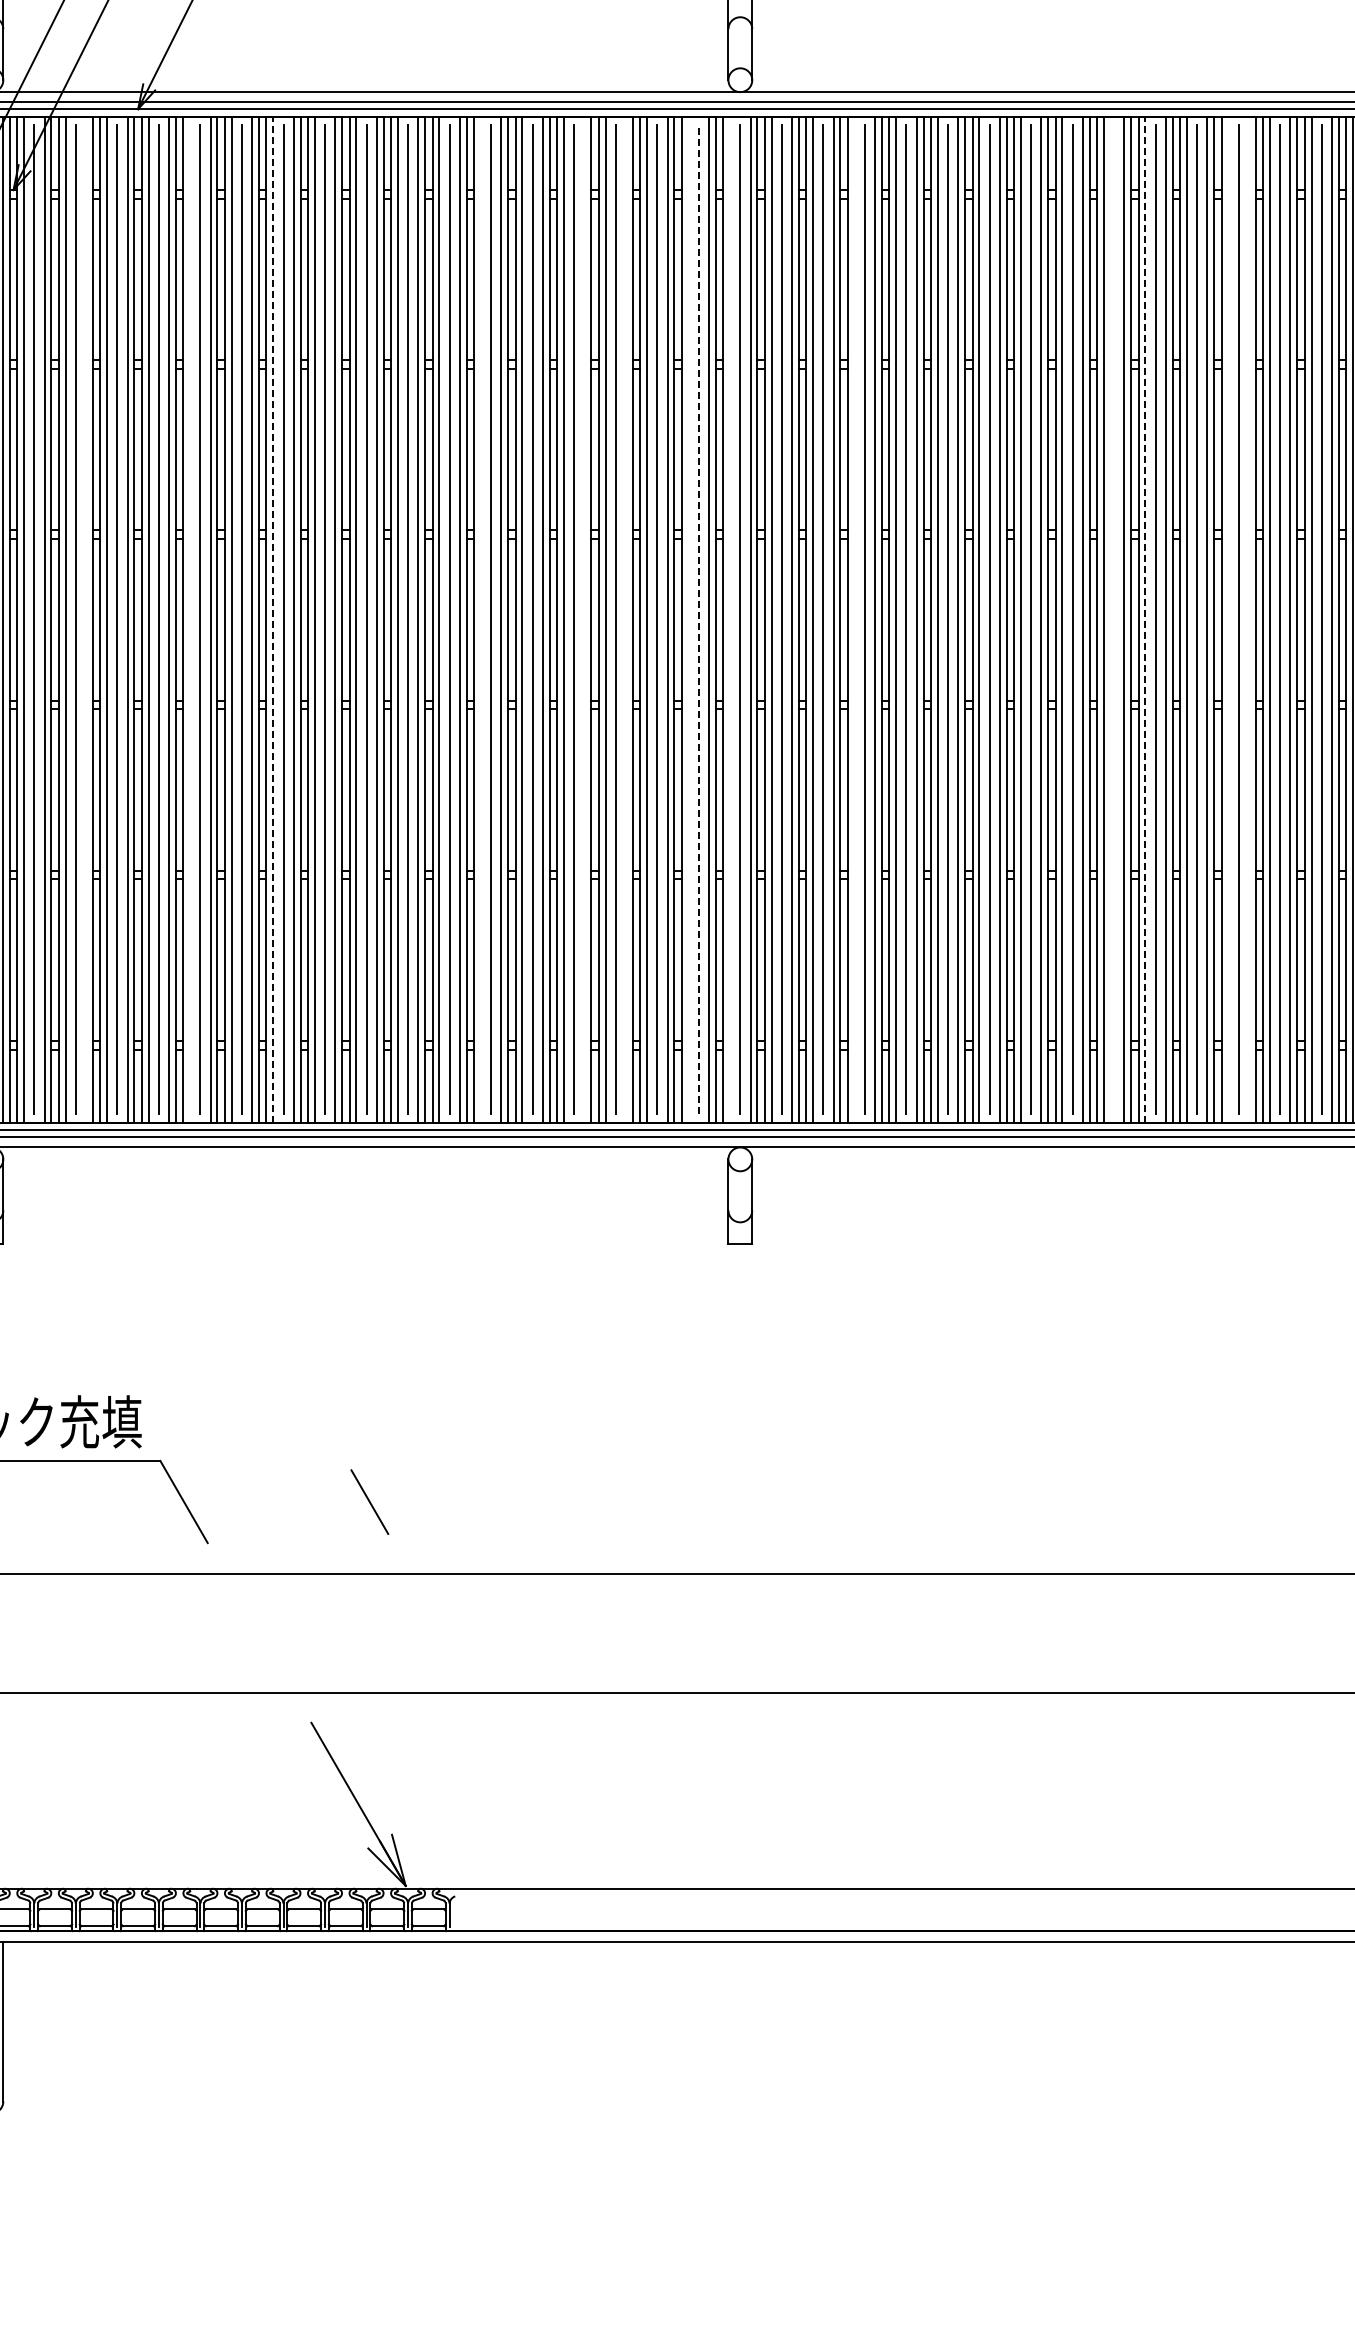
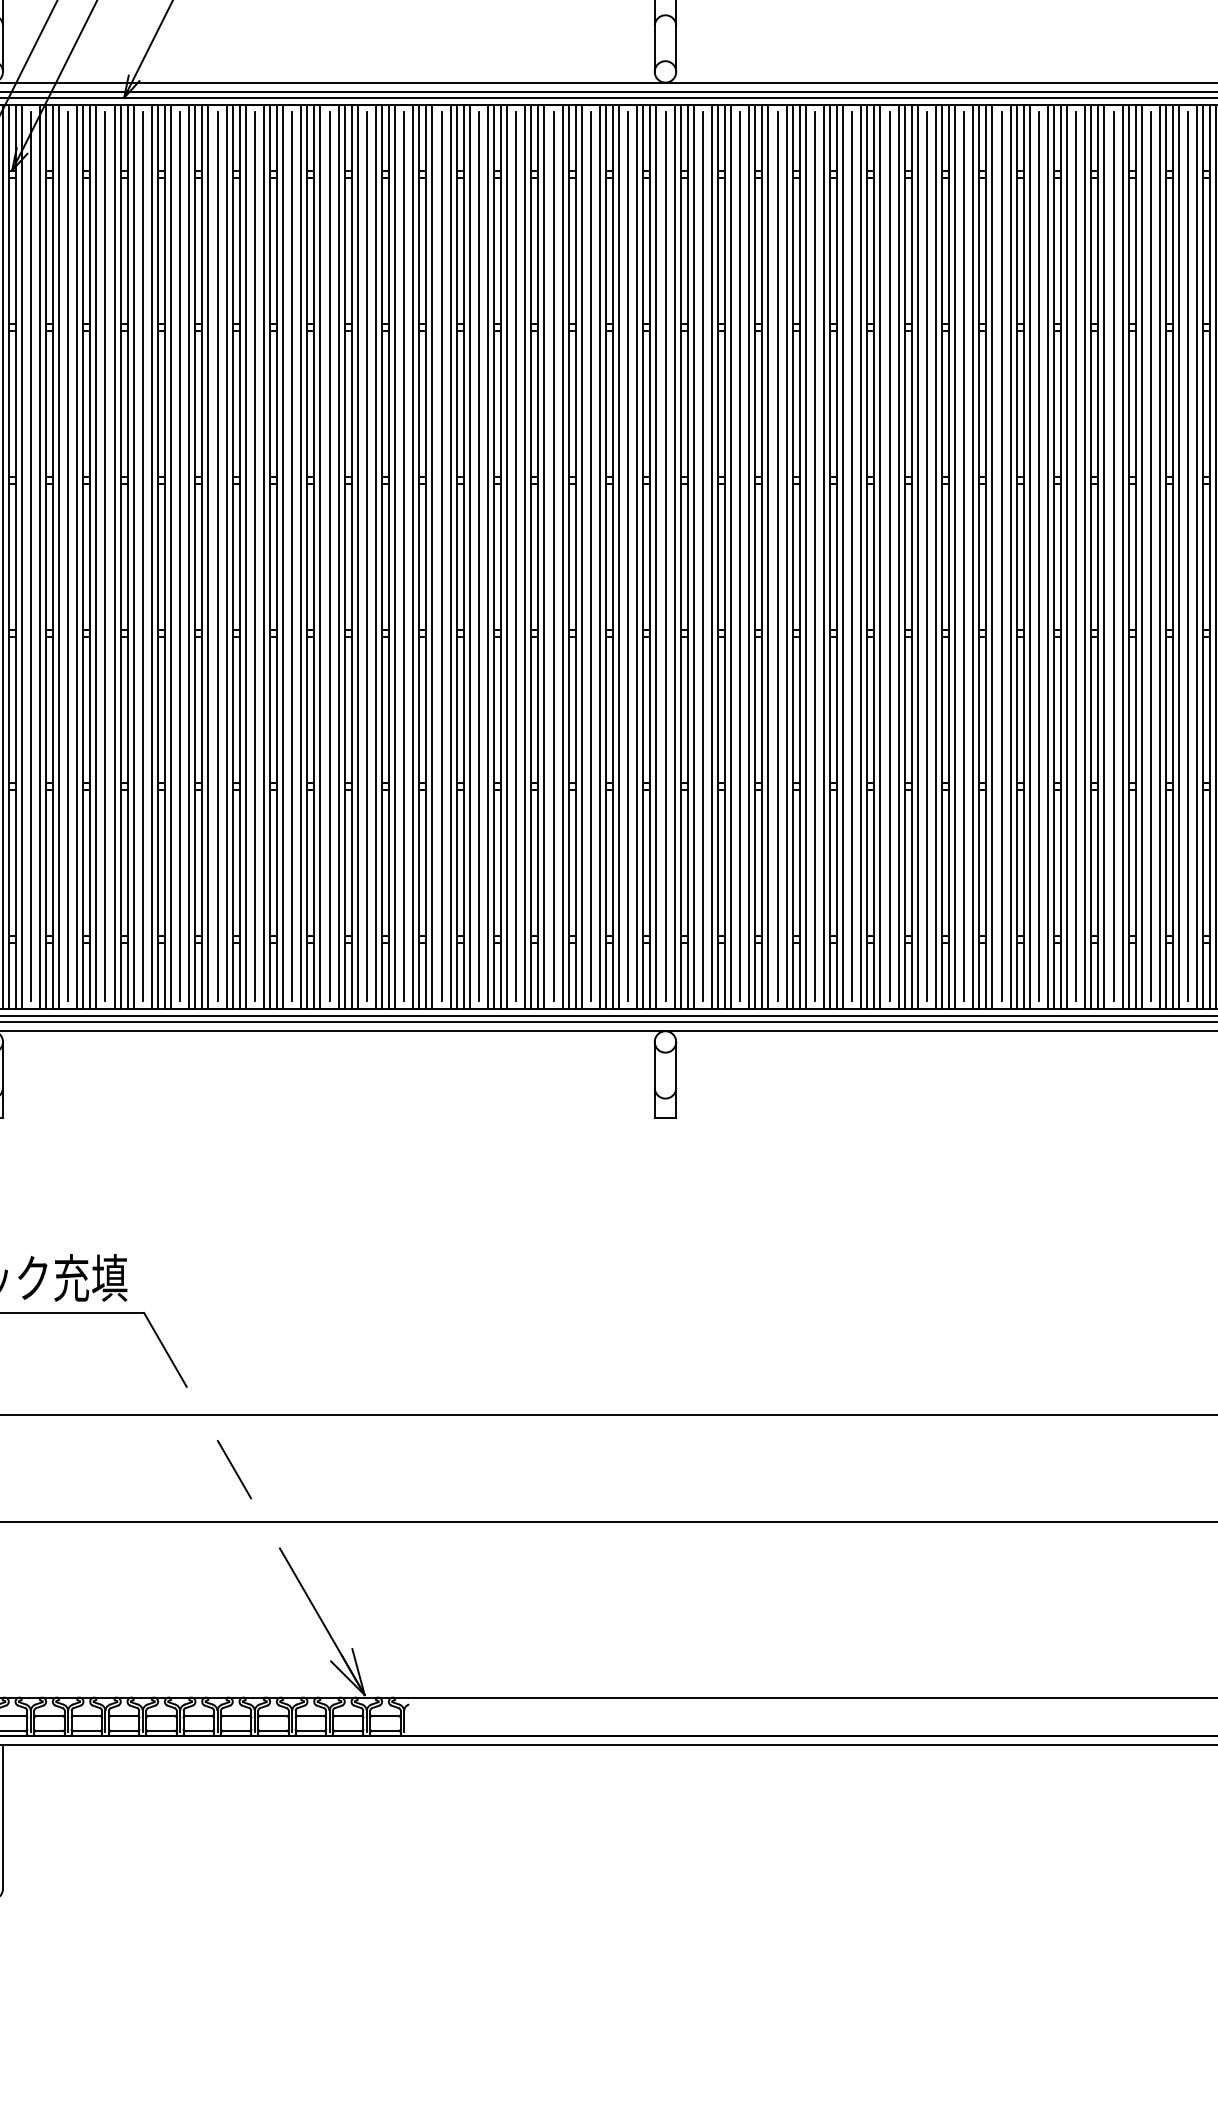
line: (86, 619) -> (77, 556), added
line: (190, 619) -> (171, 556), added
line: (273, 619) -> (245, 556), dashed -> solid
line: (480, 619) -> (431, 556), added
line: (584, 619) -> (525, 556), added
line: (625, 619) -> (562, 556), added
line: (688, 619) -> (618, 556), added
line: (698, 619) -> (627, 556), dashed -> solid
line: (730, 619) -> (656, 556), added
line: (854, 619) -> (768, 556), added
line: (1114, 619) -> (1001, 556), added
line: (1145, 619) -> (1029, 556), dashed -> solid
line: (1228, 619) -> (1104, 556), added
line: (1248, 619) -> (1122, 556), added
line: (369, 1501) -> (234, 1469), moved

